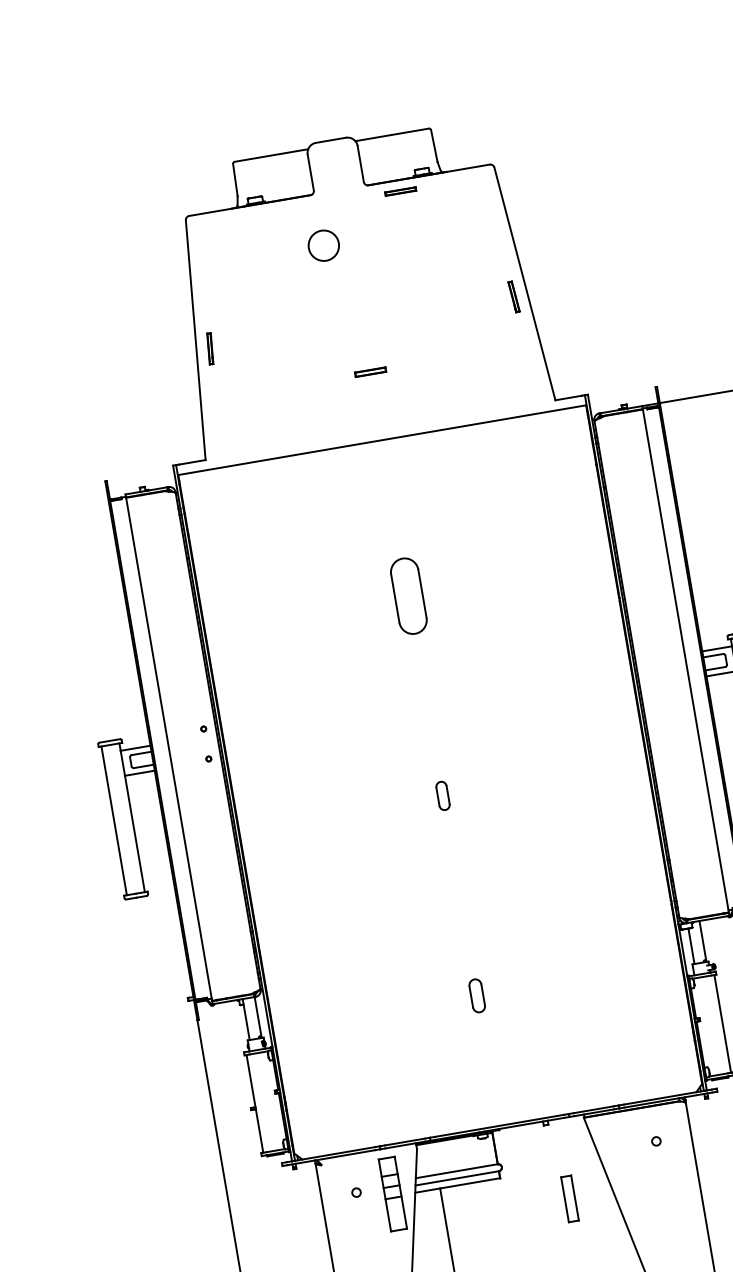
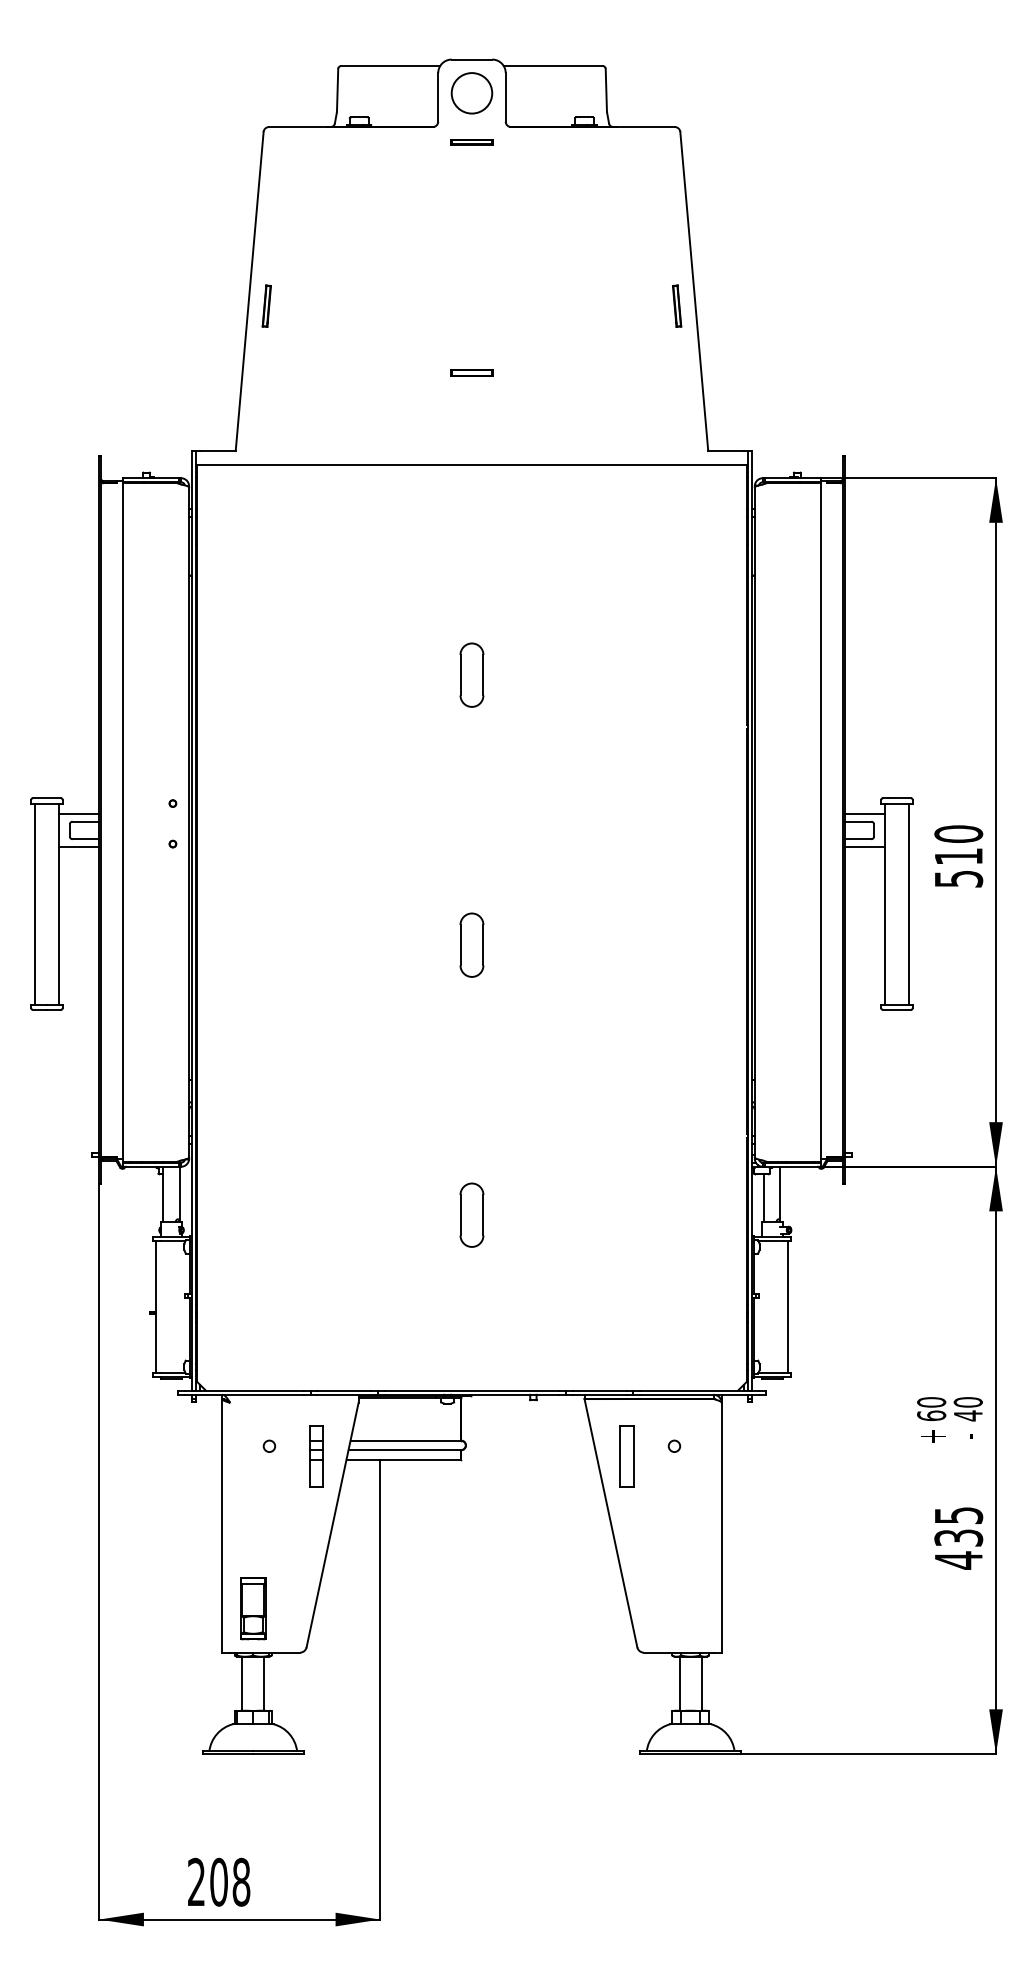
part: (400, 191) -> (471, 142), moved
circle: (323, 245) -> (471, 93), moved
part: (408, 595) -> (471, 674), size x0.62
part: (442, 795) -> (471, 944), size x1.67
part: (476, 995) -> (471, 1214), size x1.43
part: (392, 1194) -> (316, 1456), size x0.62
part: (569, 1199) -> (626, 1456), moved

